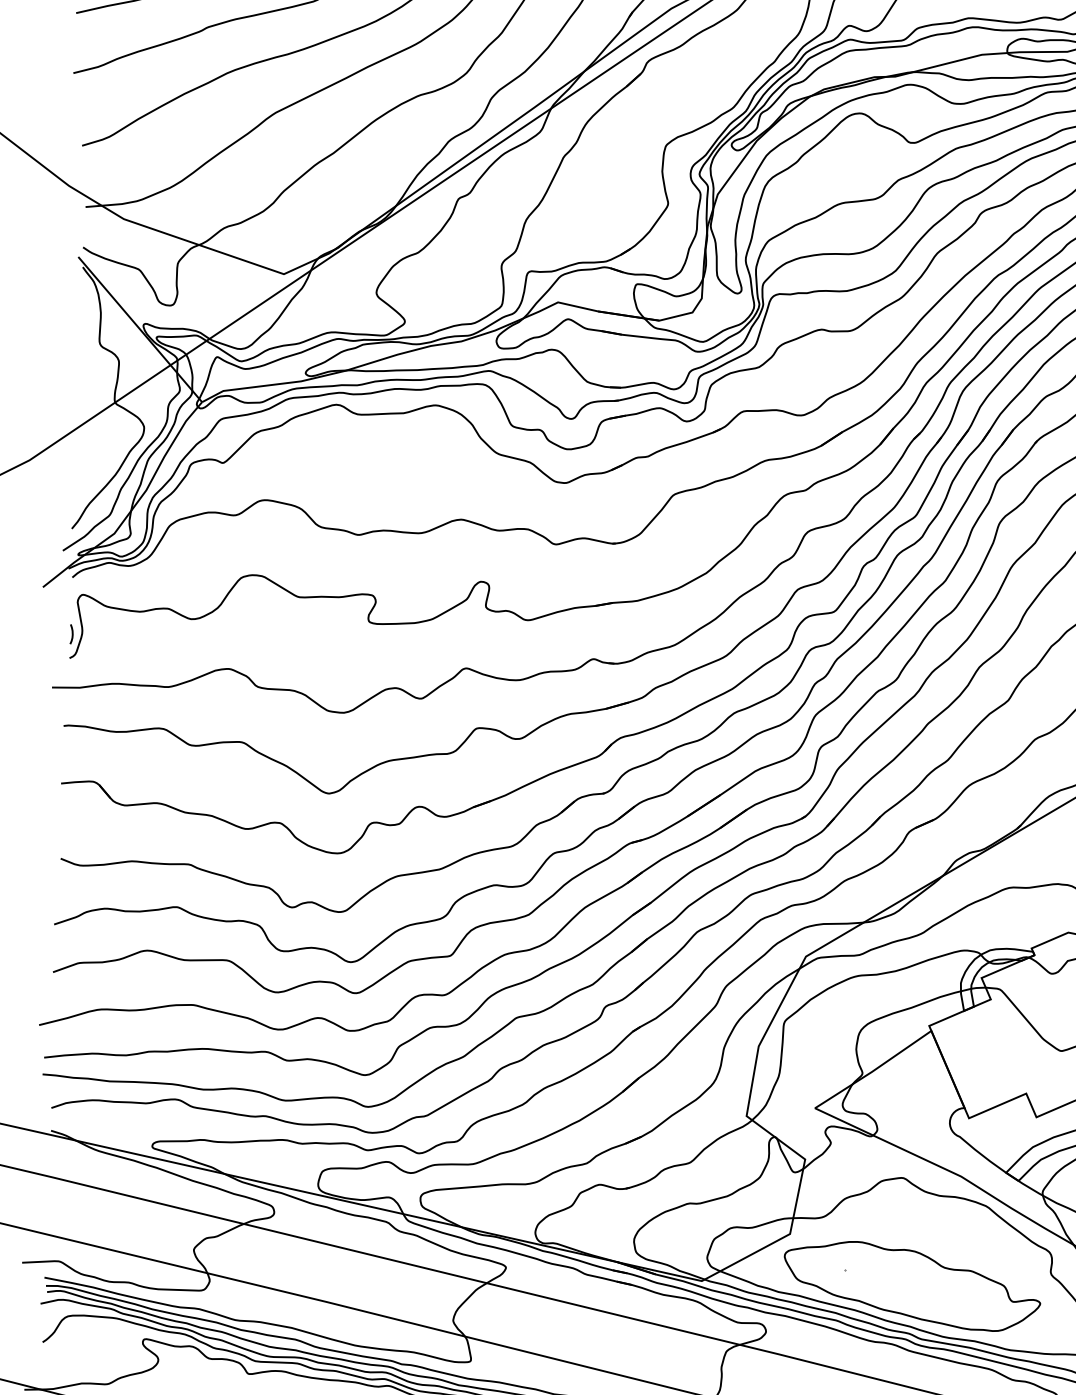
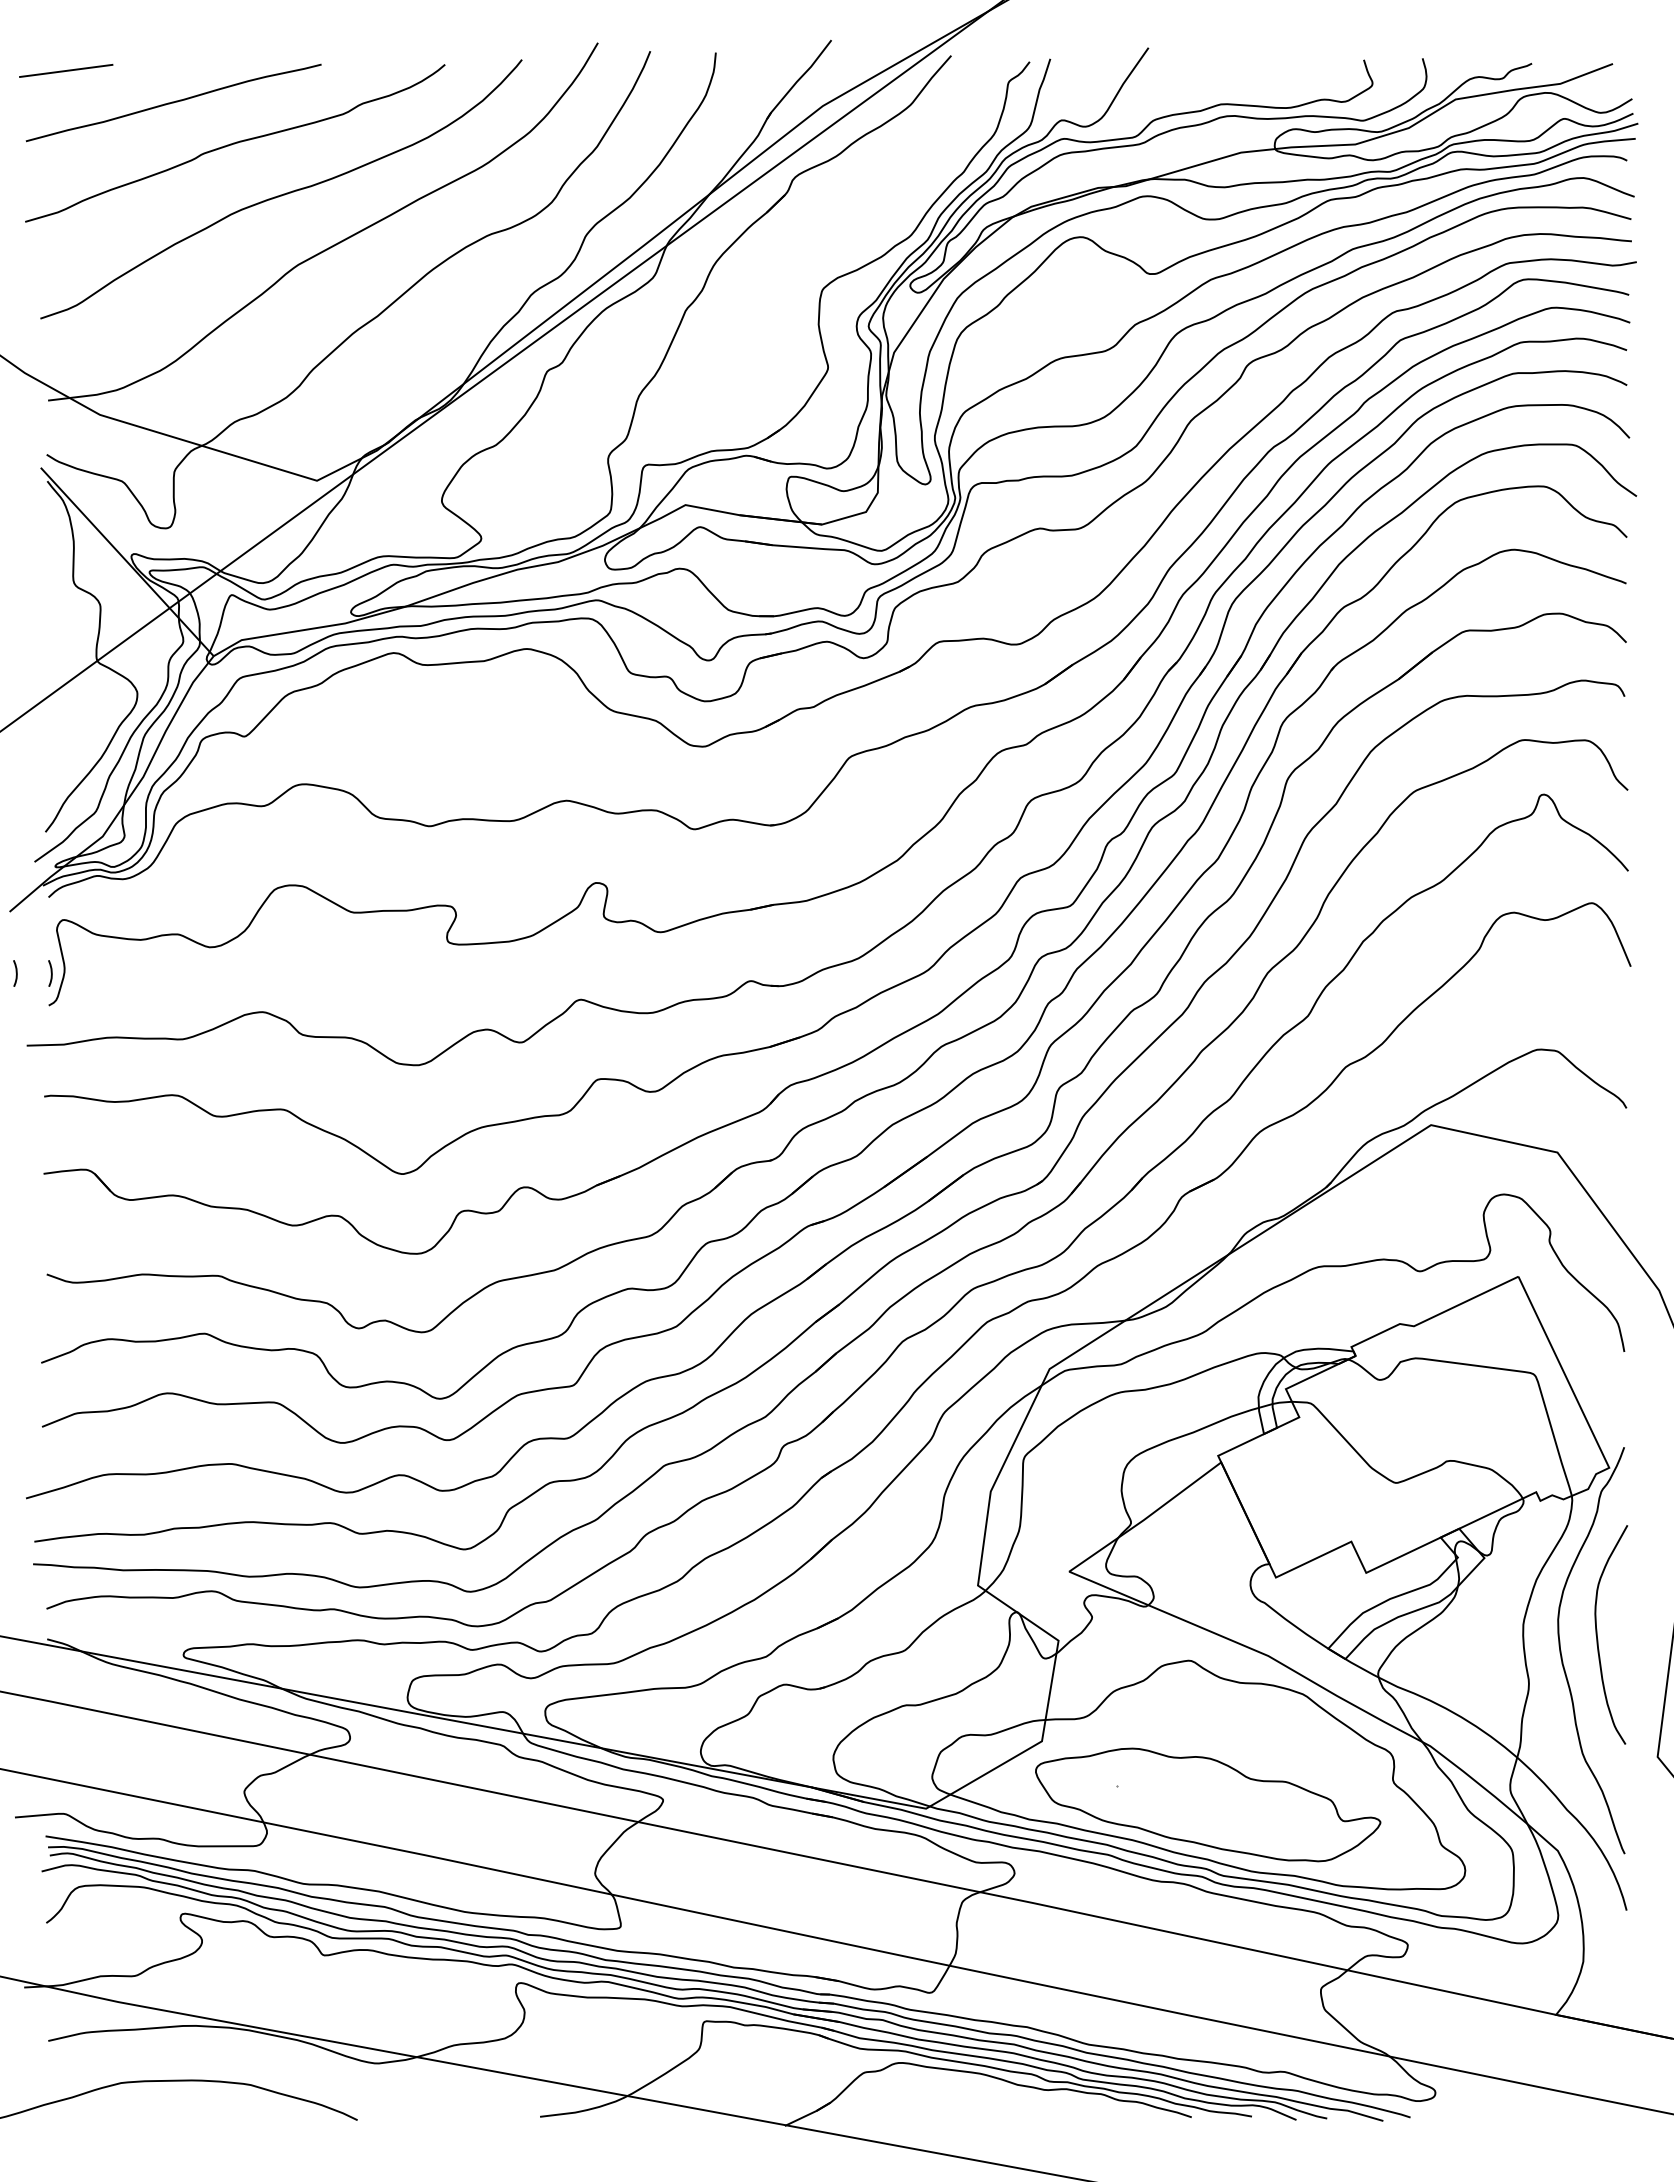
curve: (45, 632) -> (15, 972), added

